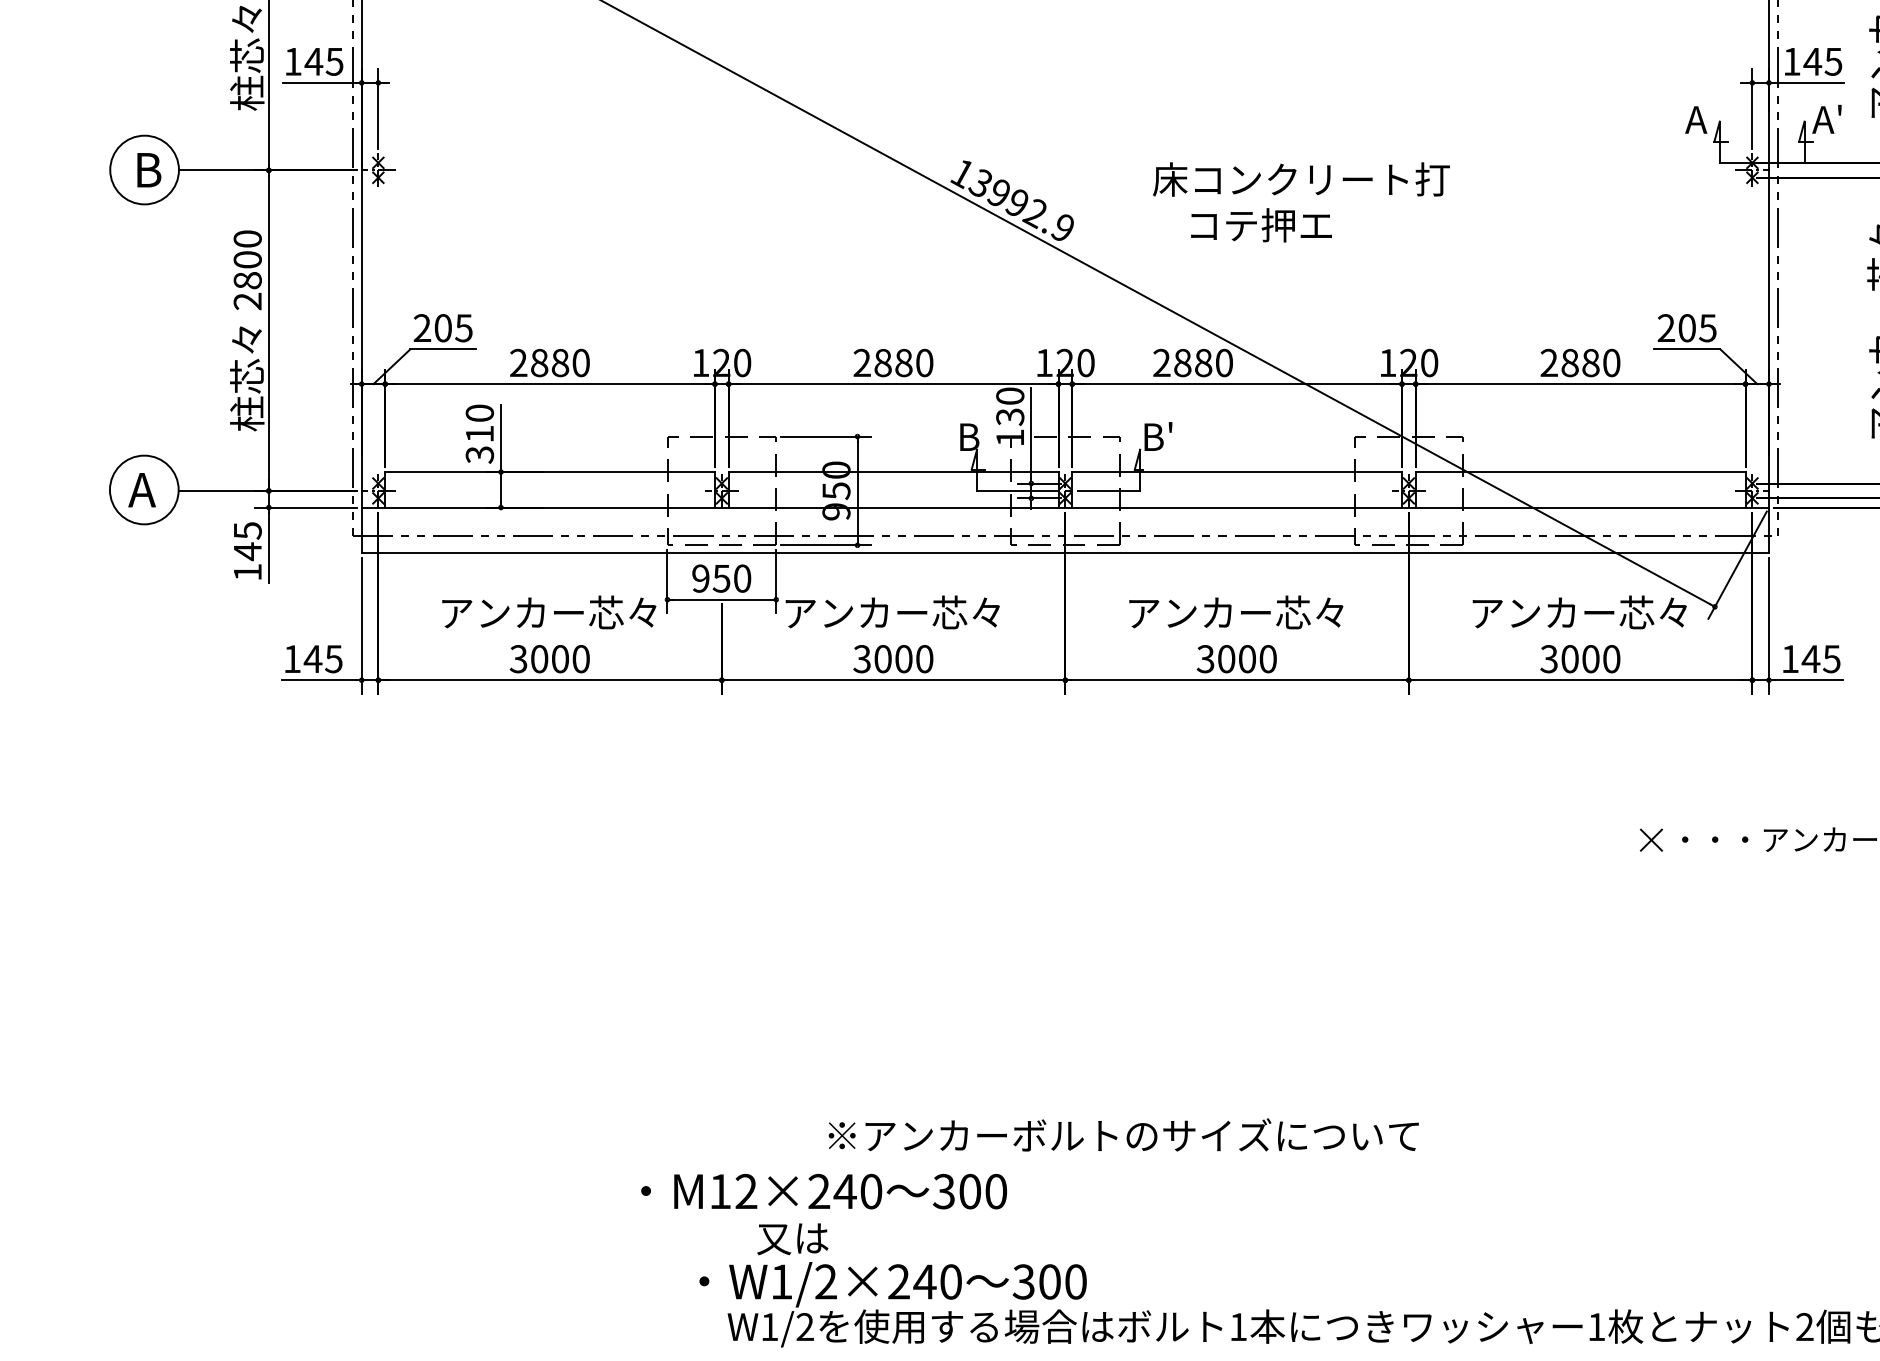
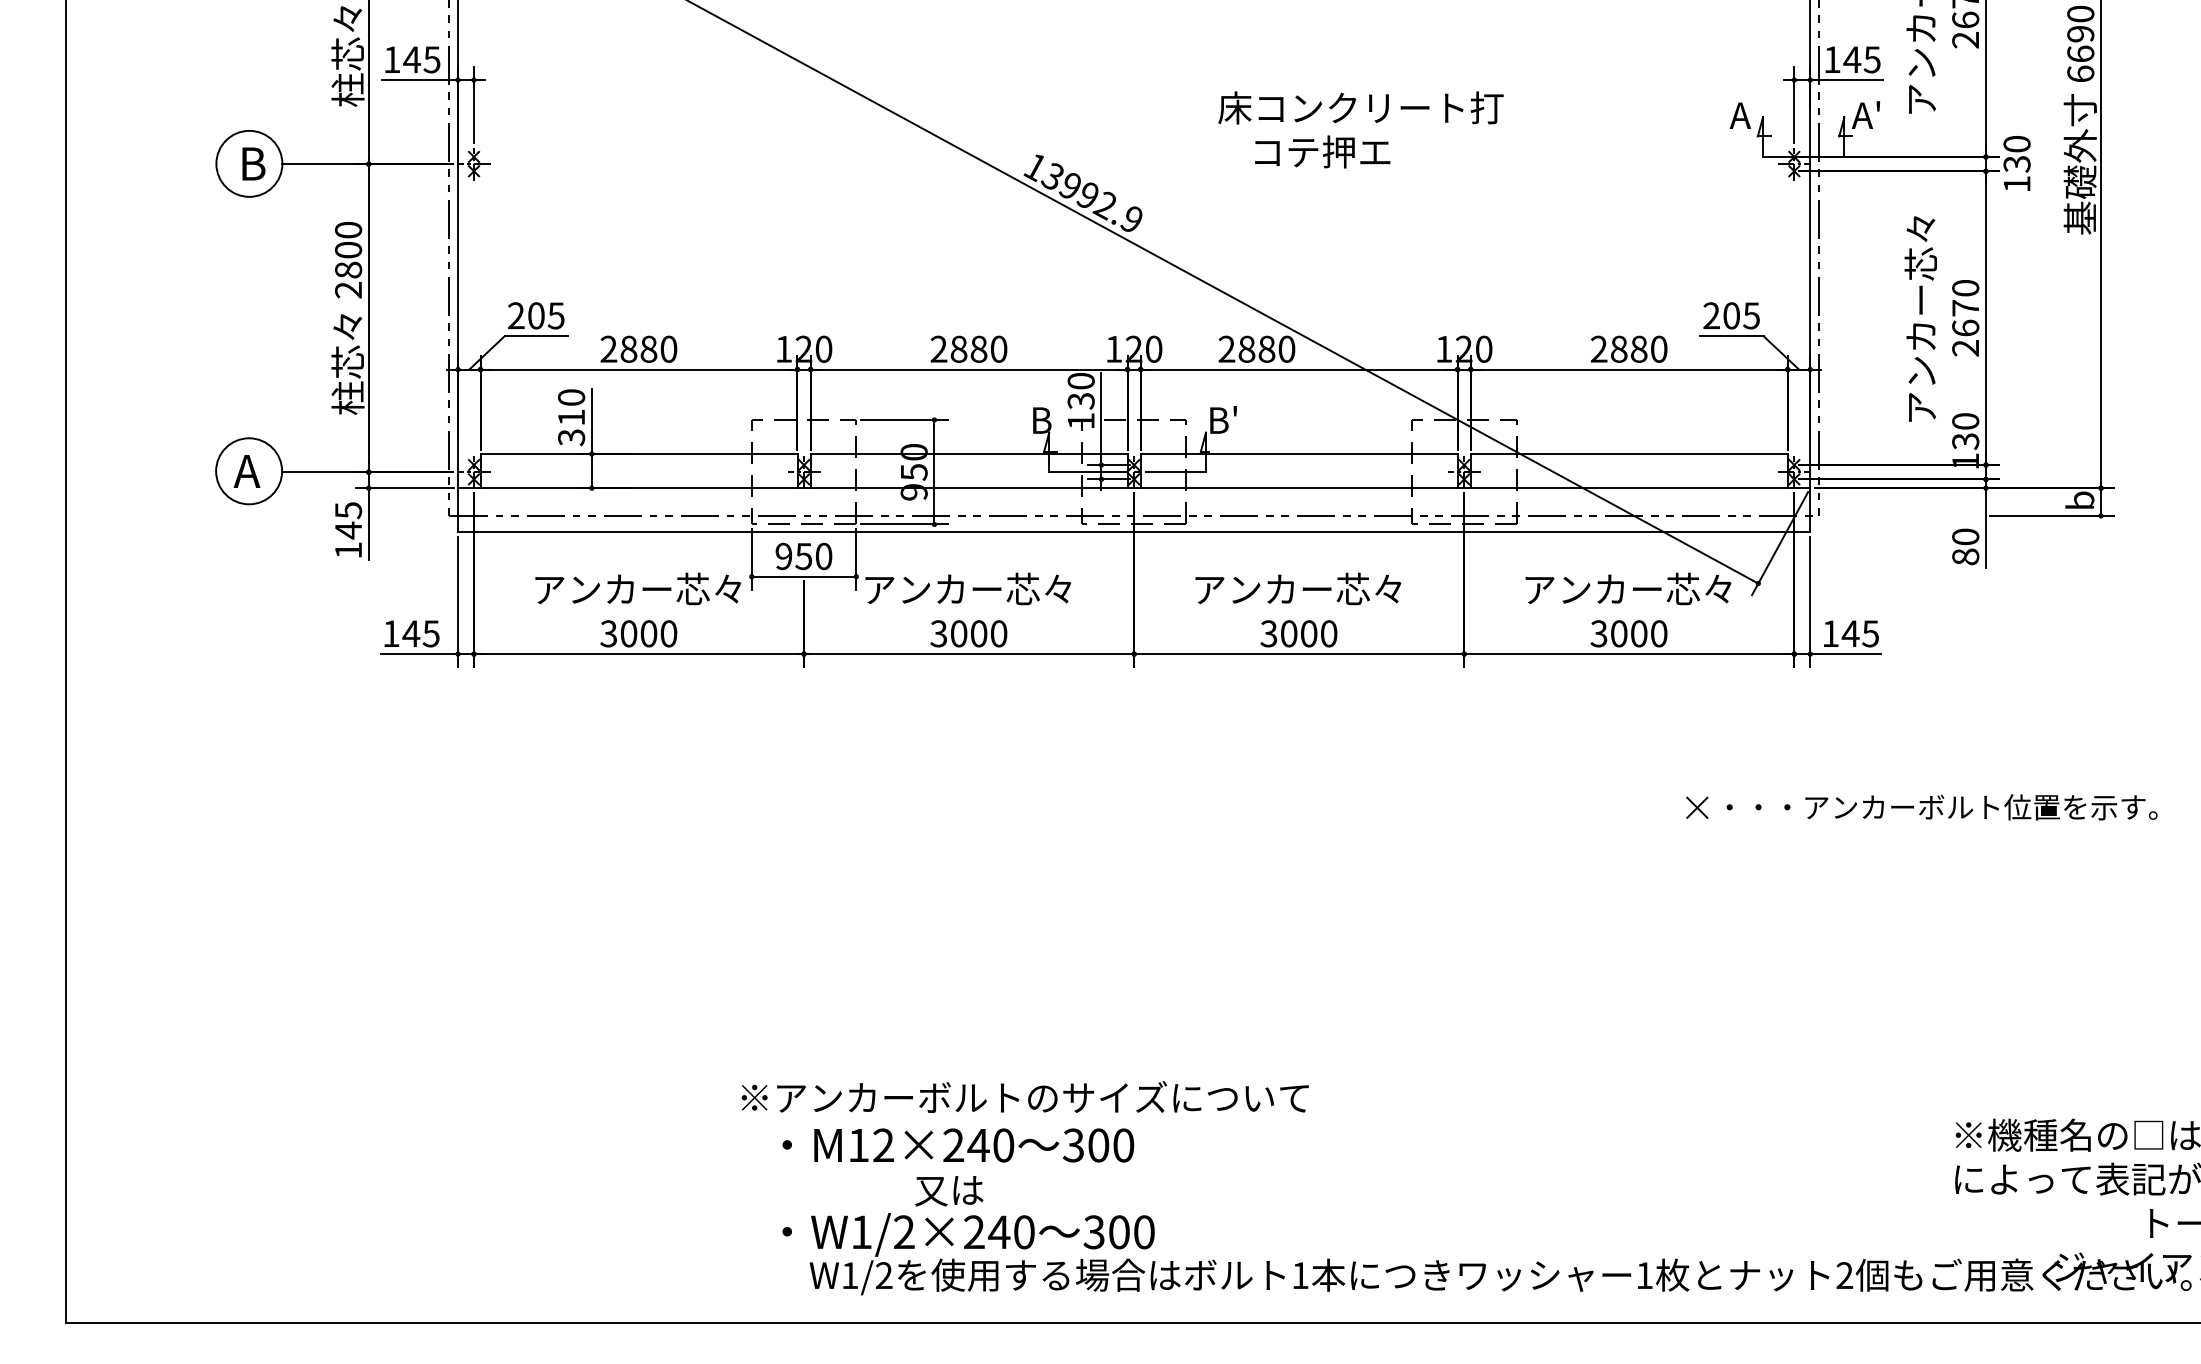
text: (1300, 201) -> (1360, 129), moved
text: (1122, 1134) -> (1024, 1096), moved
text: (824, 1191) -> (958, 1145), moved
text: (793, 1239) -> (949, 1191), moved

